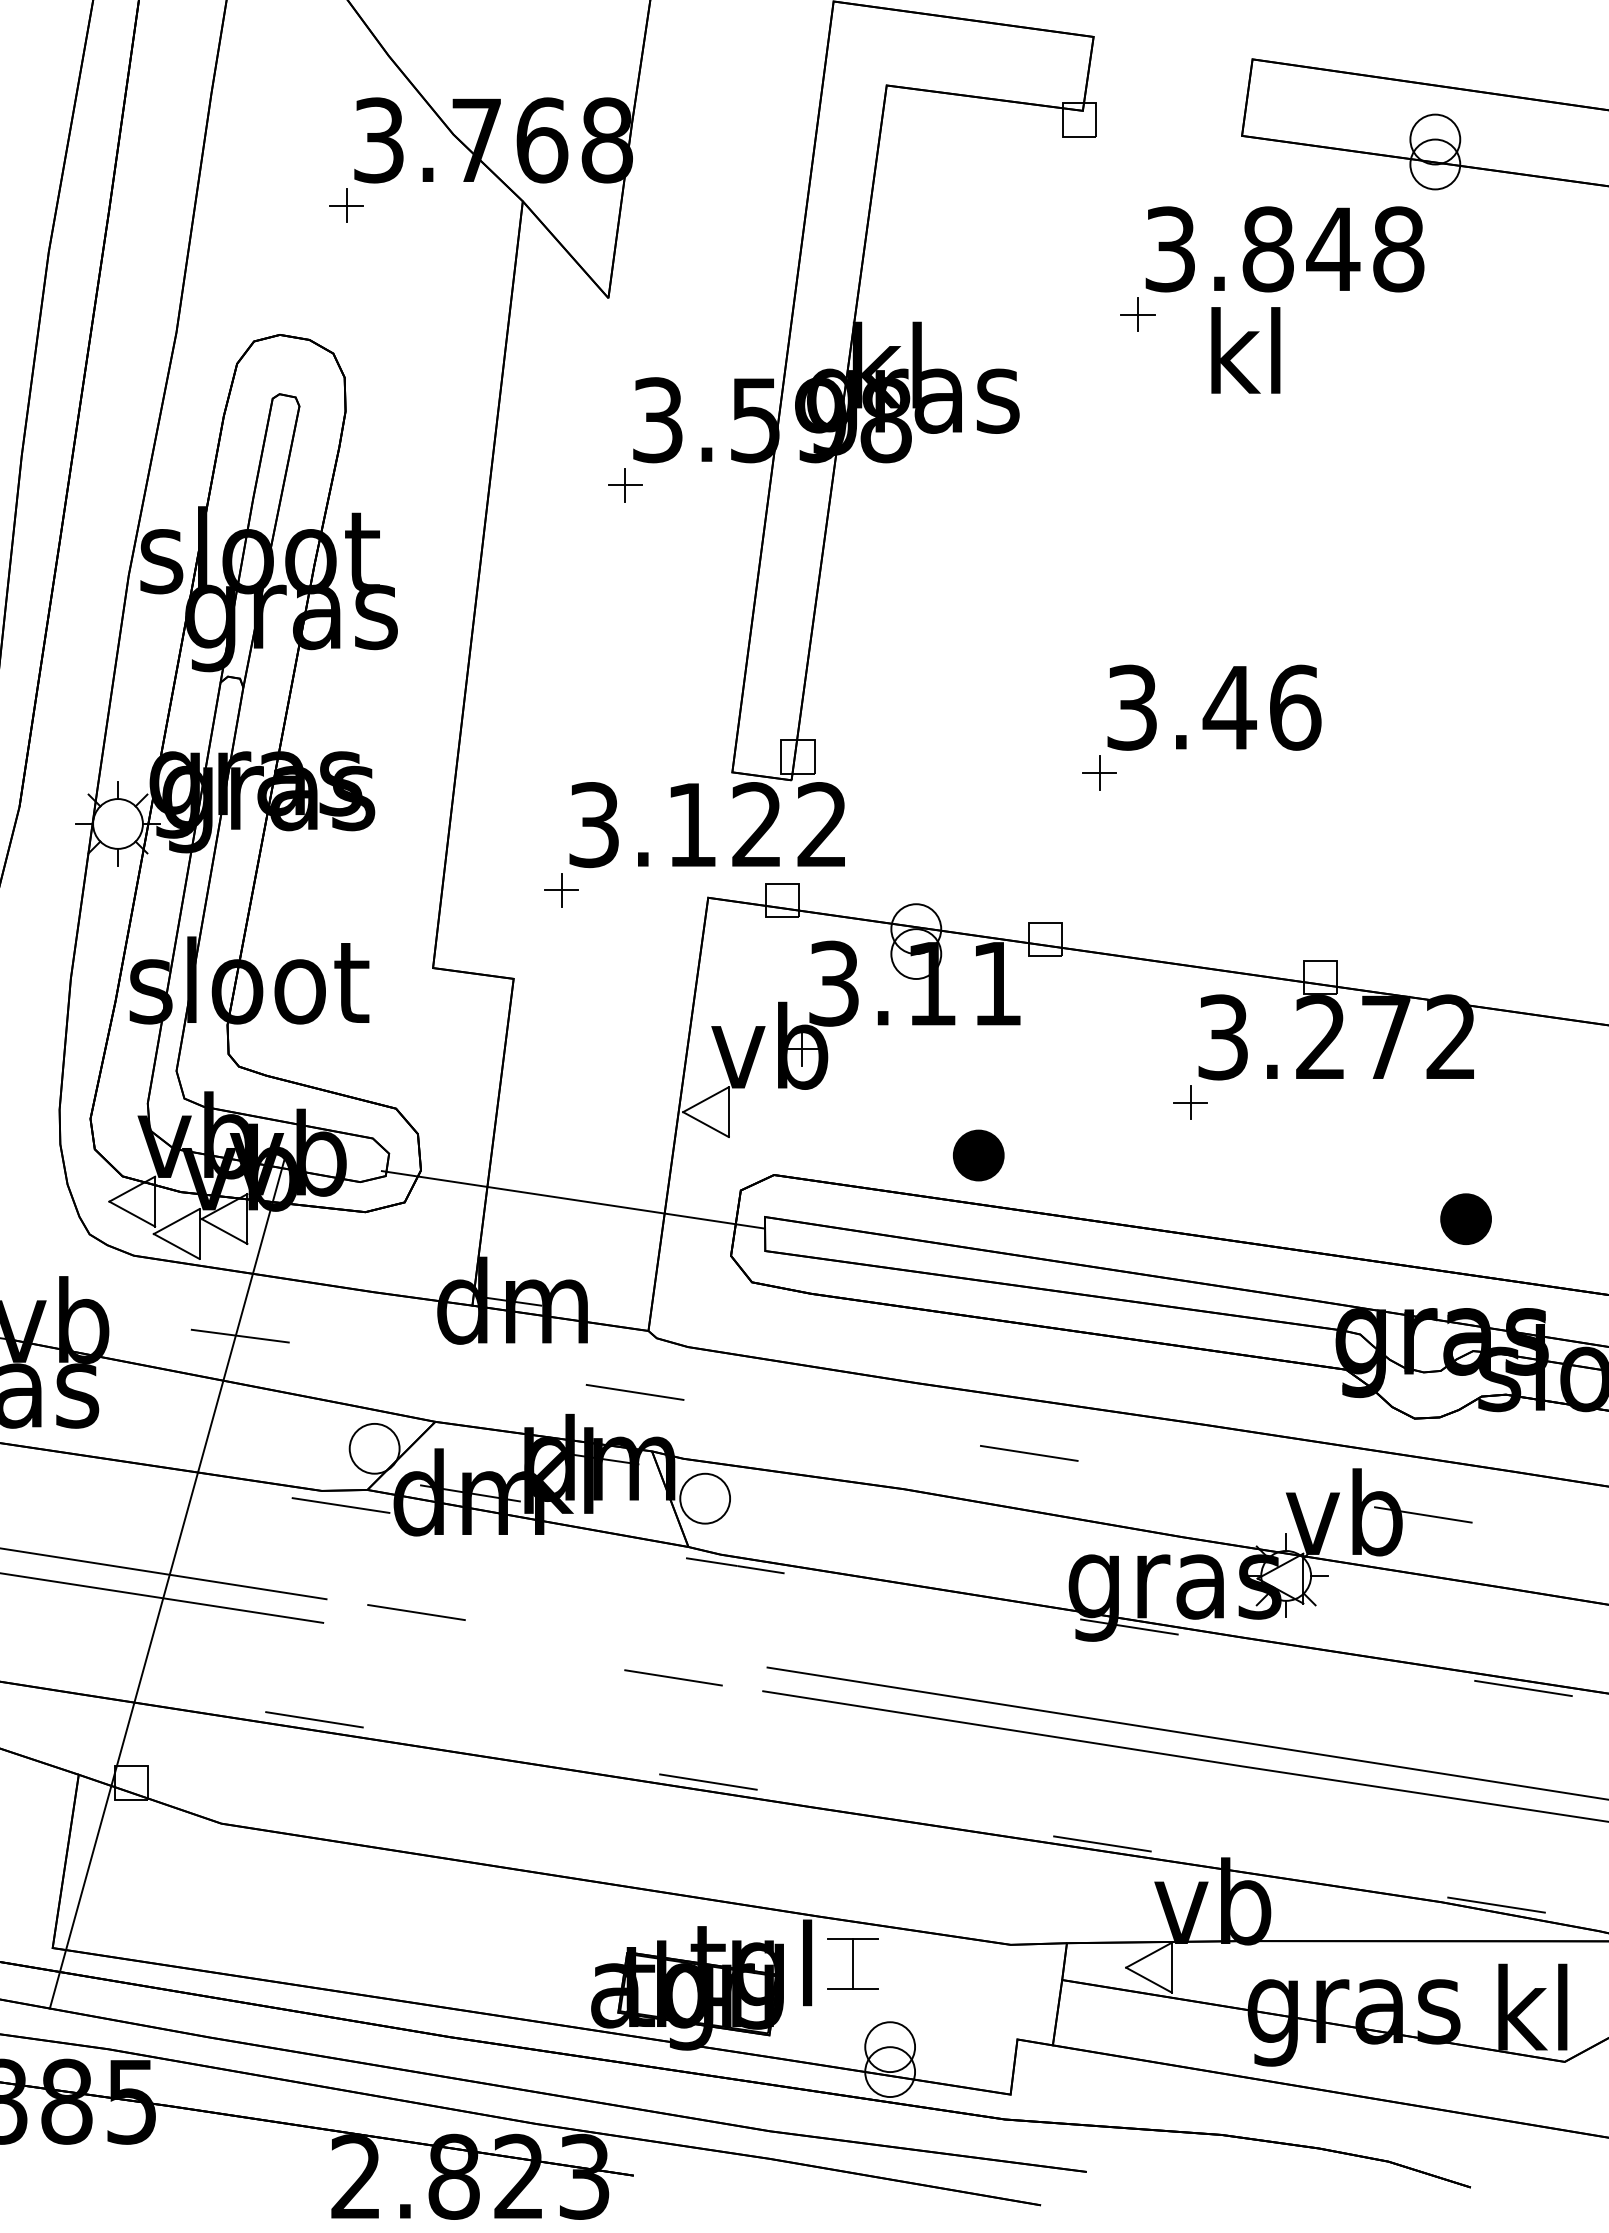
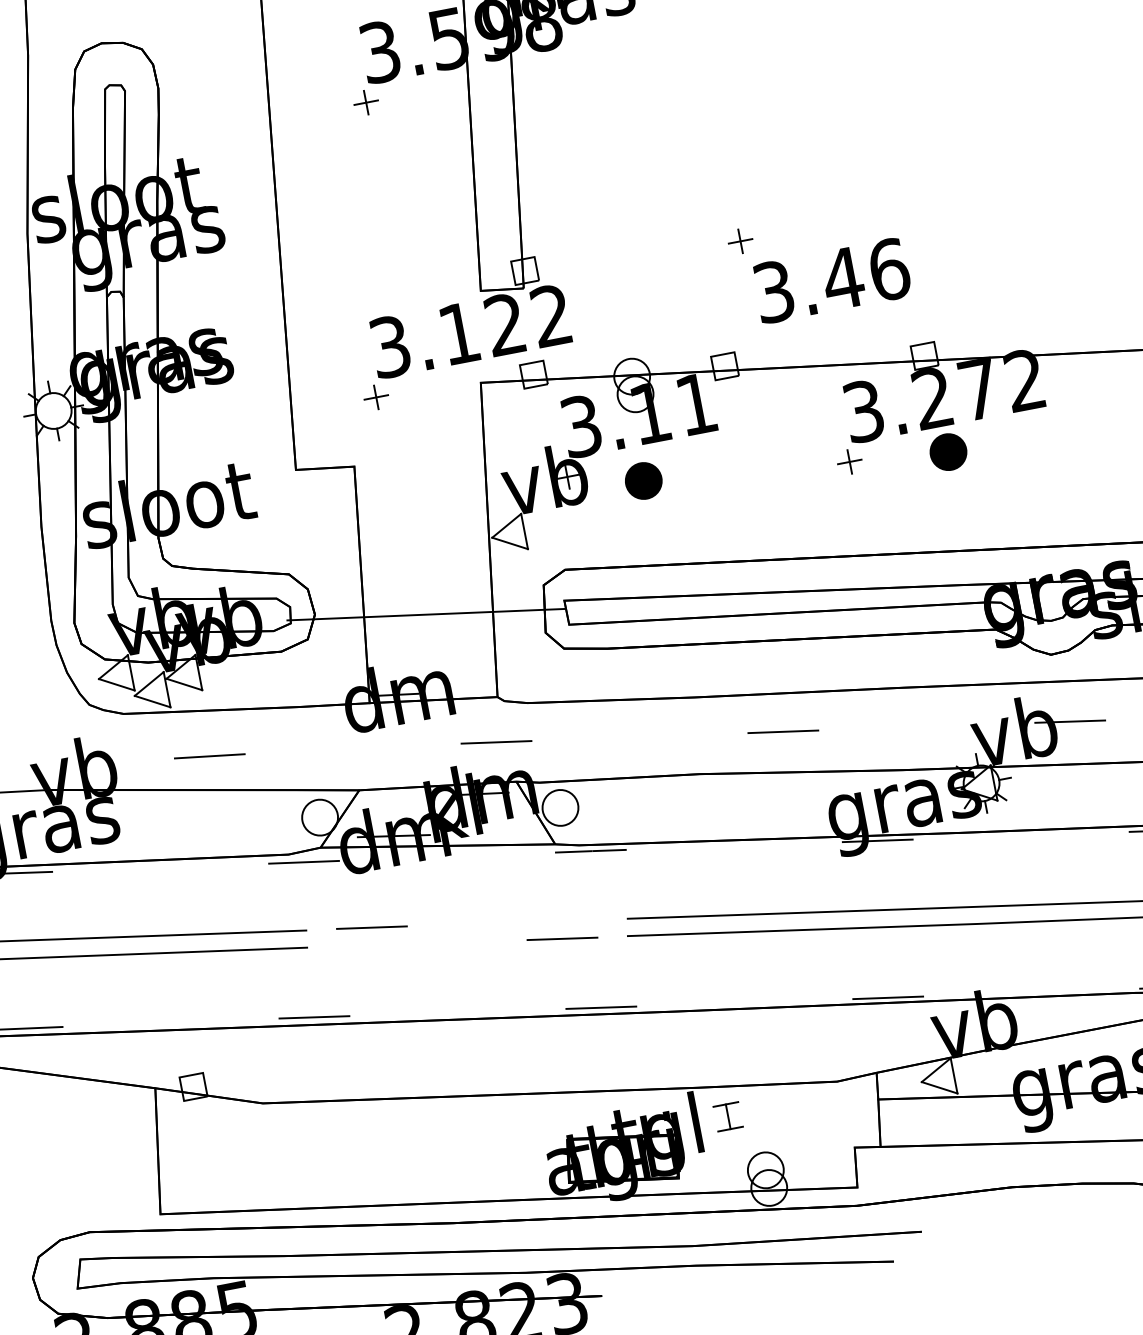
text: (1214, 707) -> (832, 280), moved
part: (978, 1155) -> (643, 481), moved
part: (1465, 1218) -> (947, 451), moved
line: (166, 1584) -> (191, 941), removed
part: (852, 1963) -> (727, 1116), size x0.7

